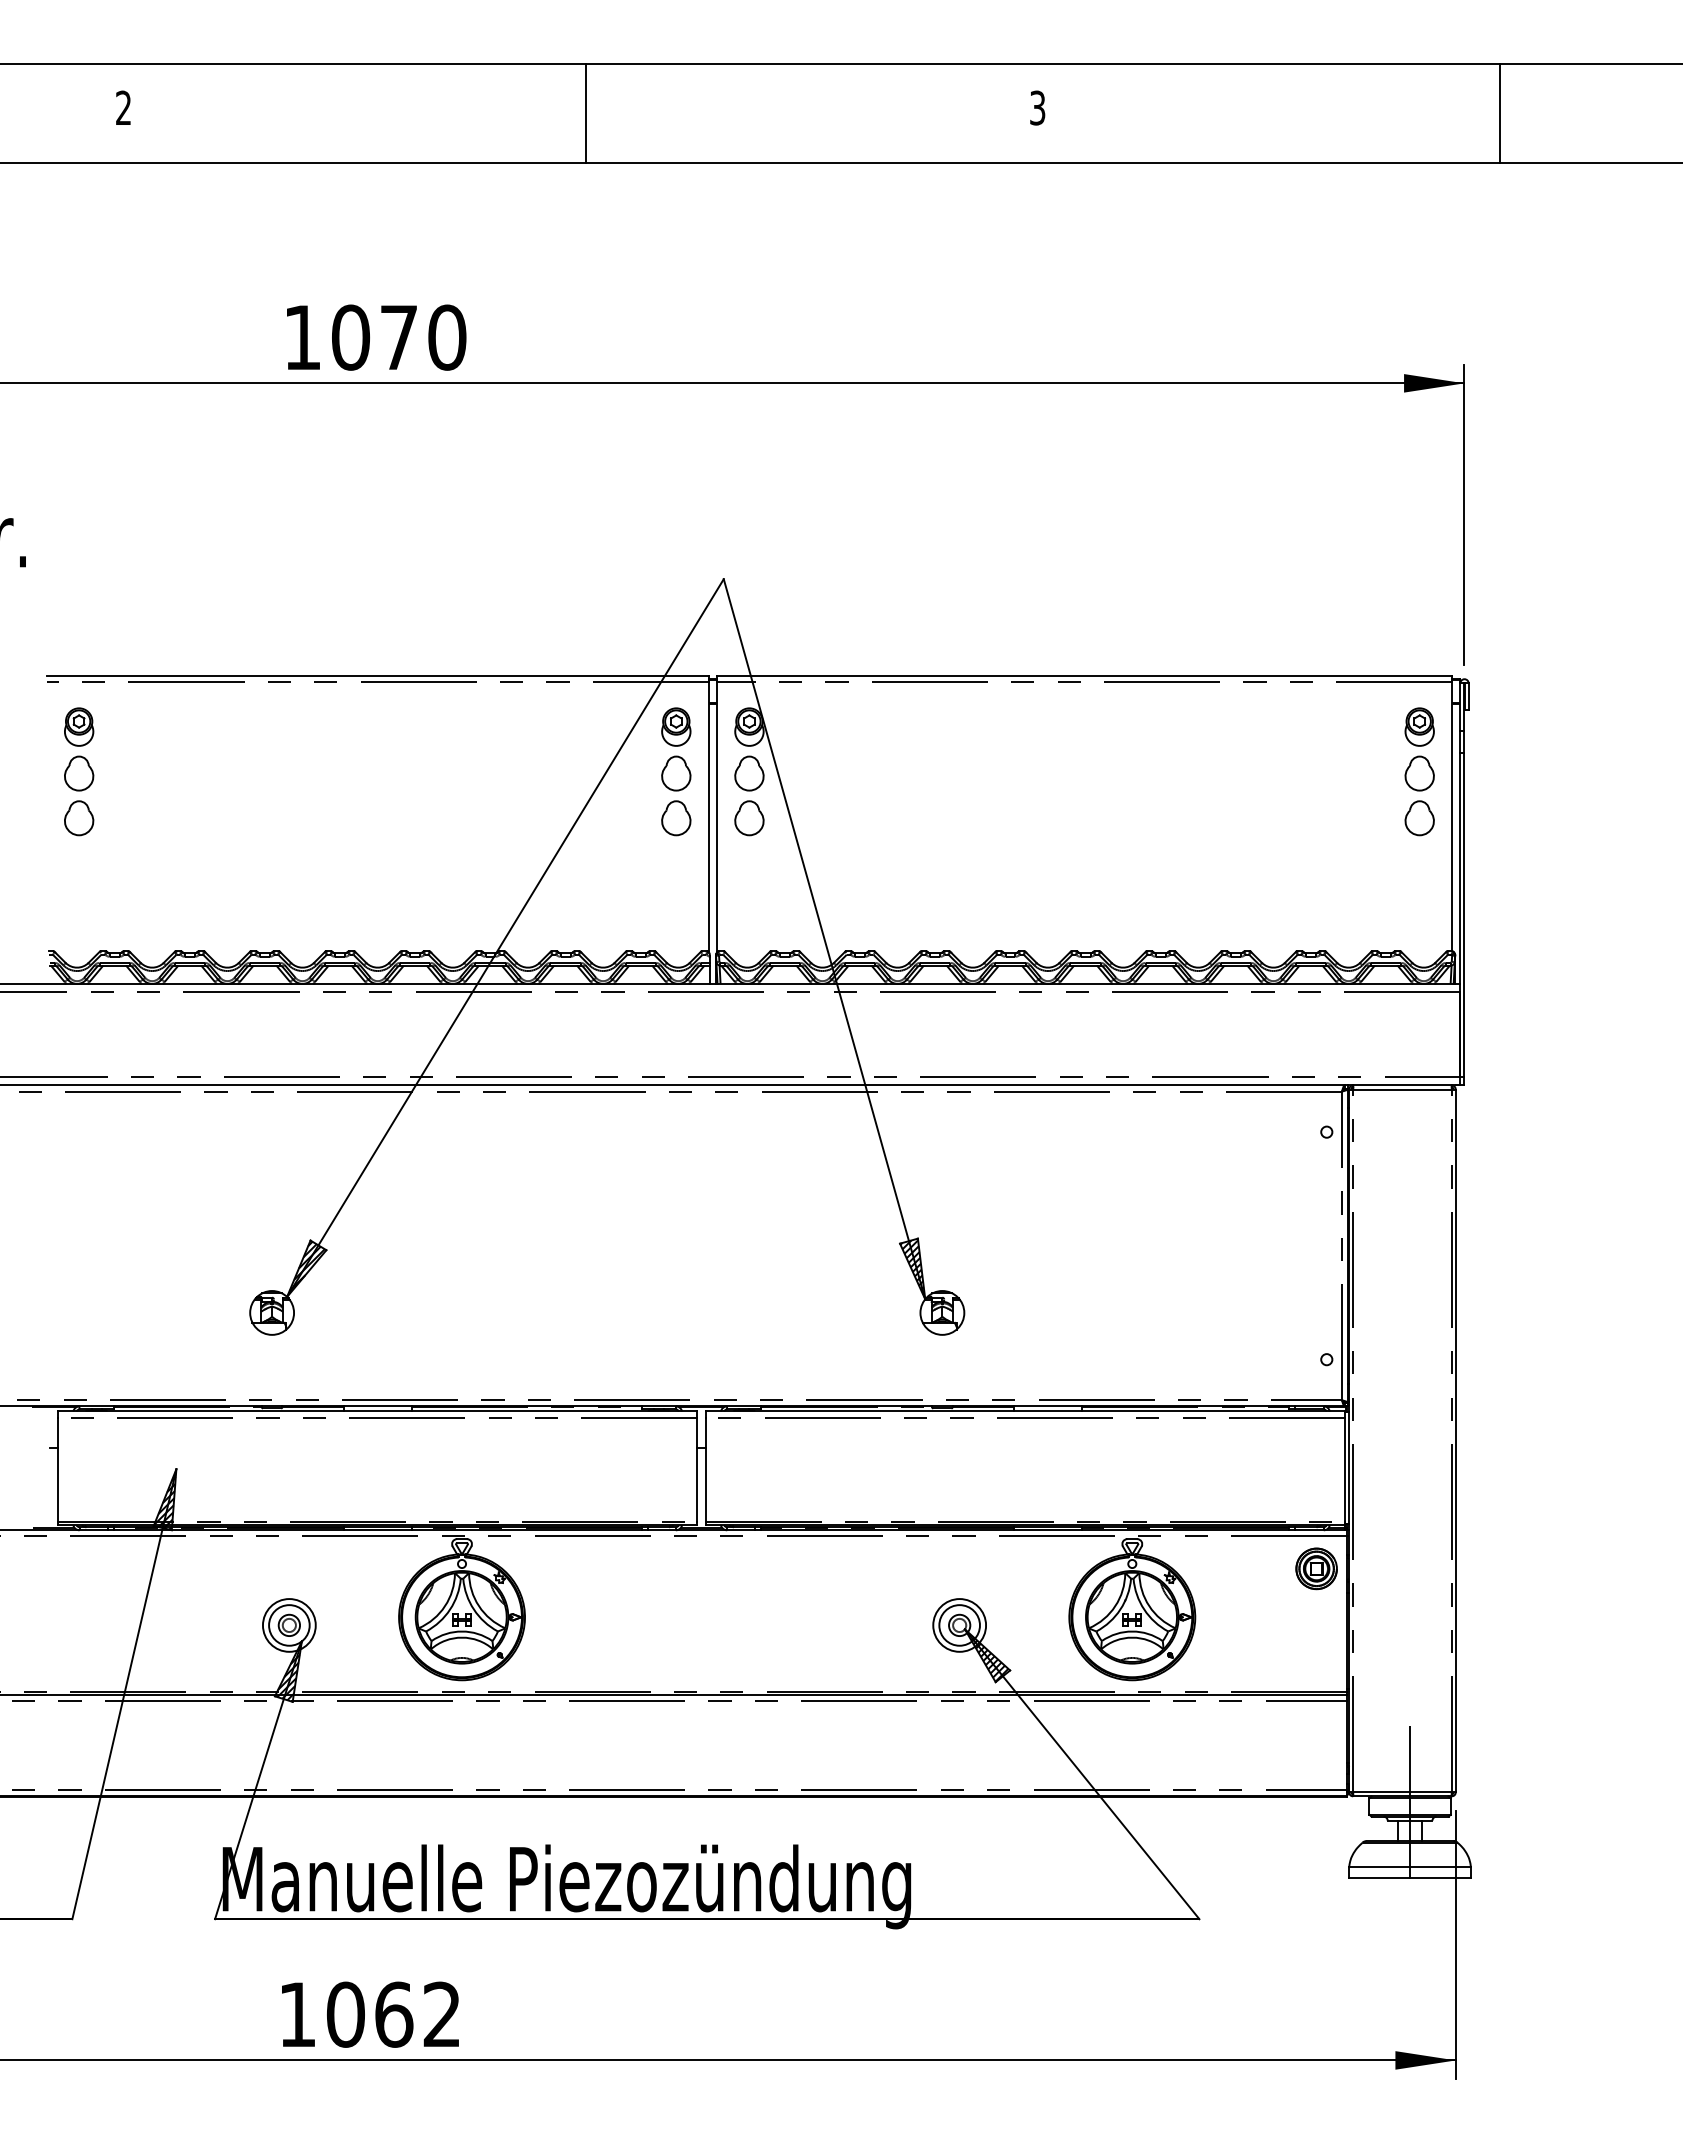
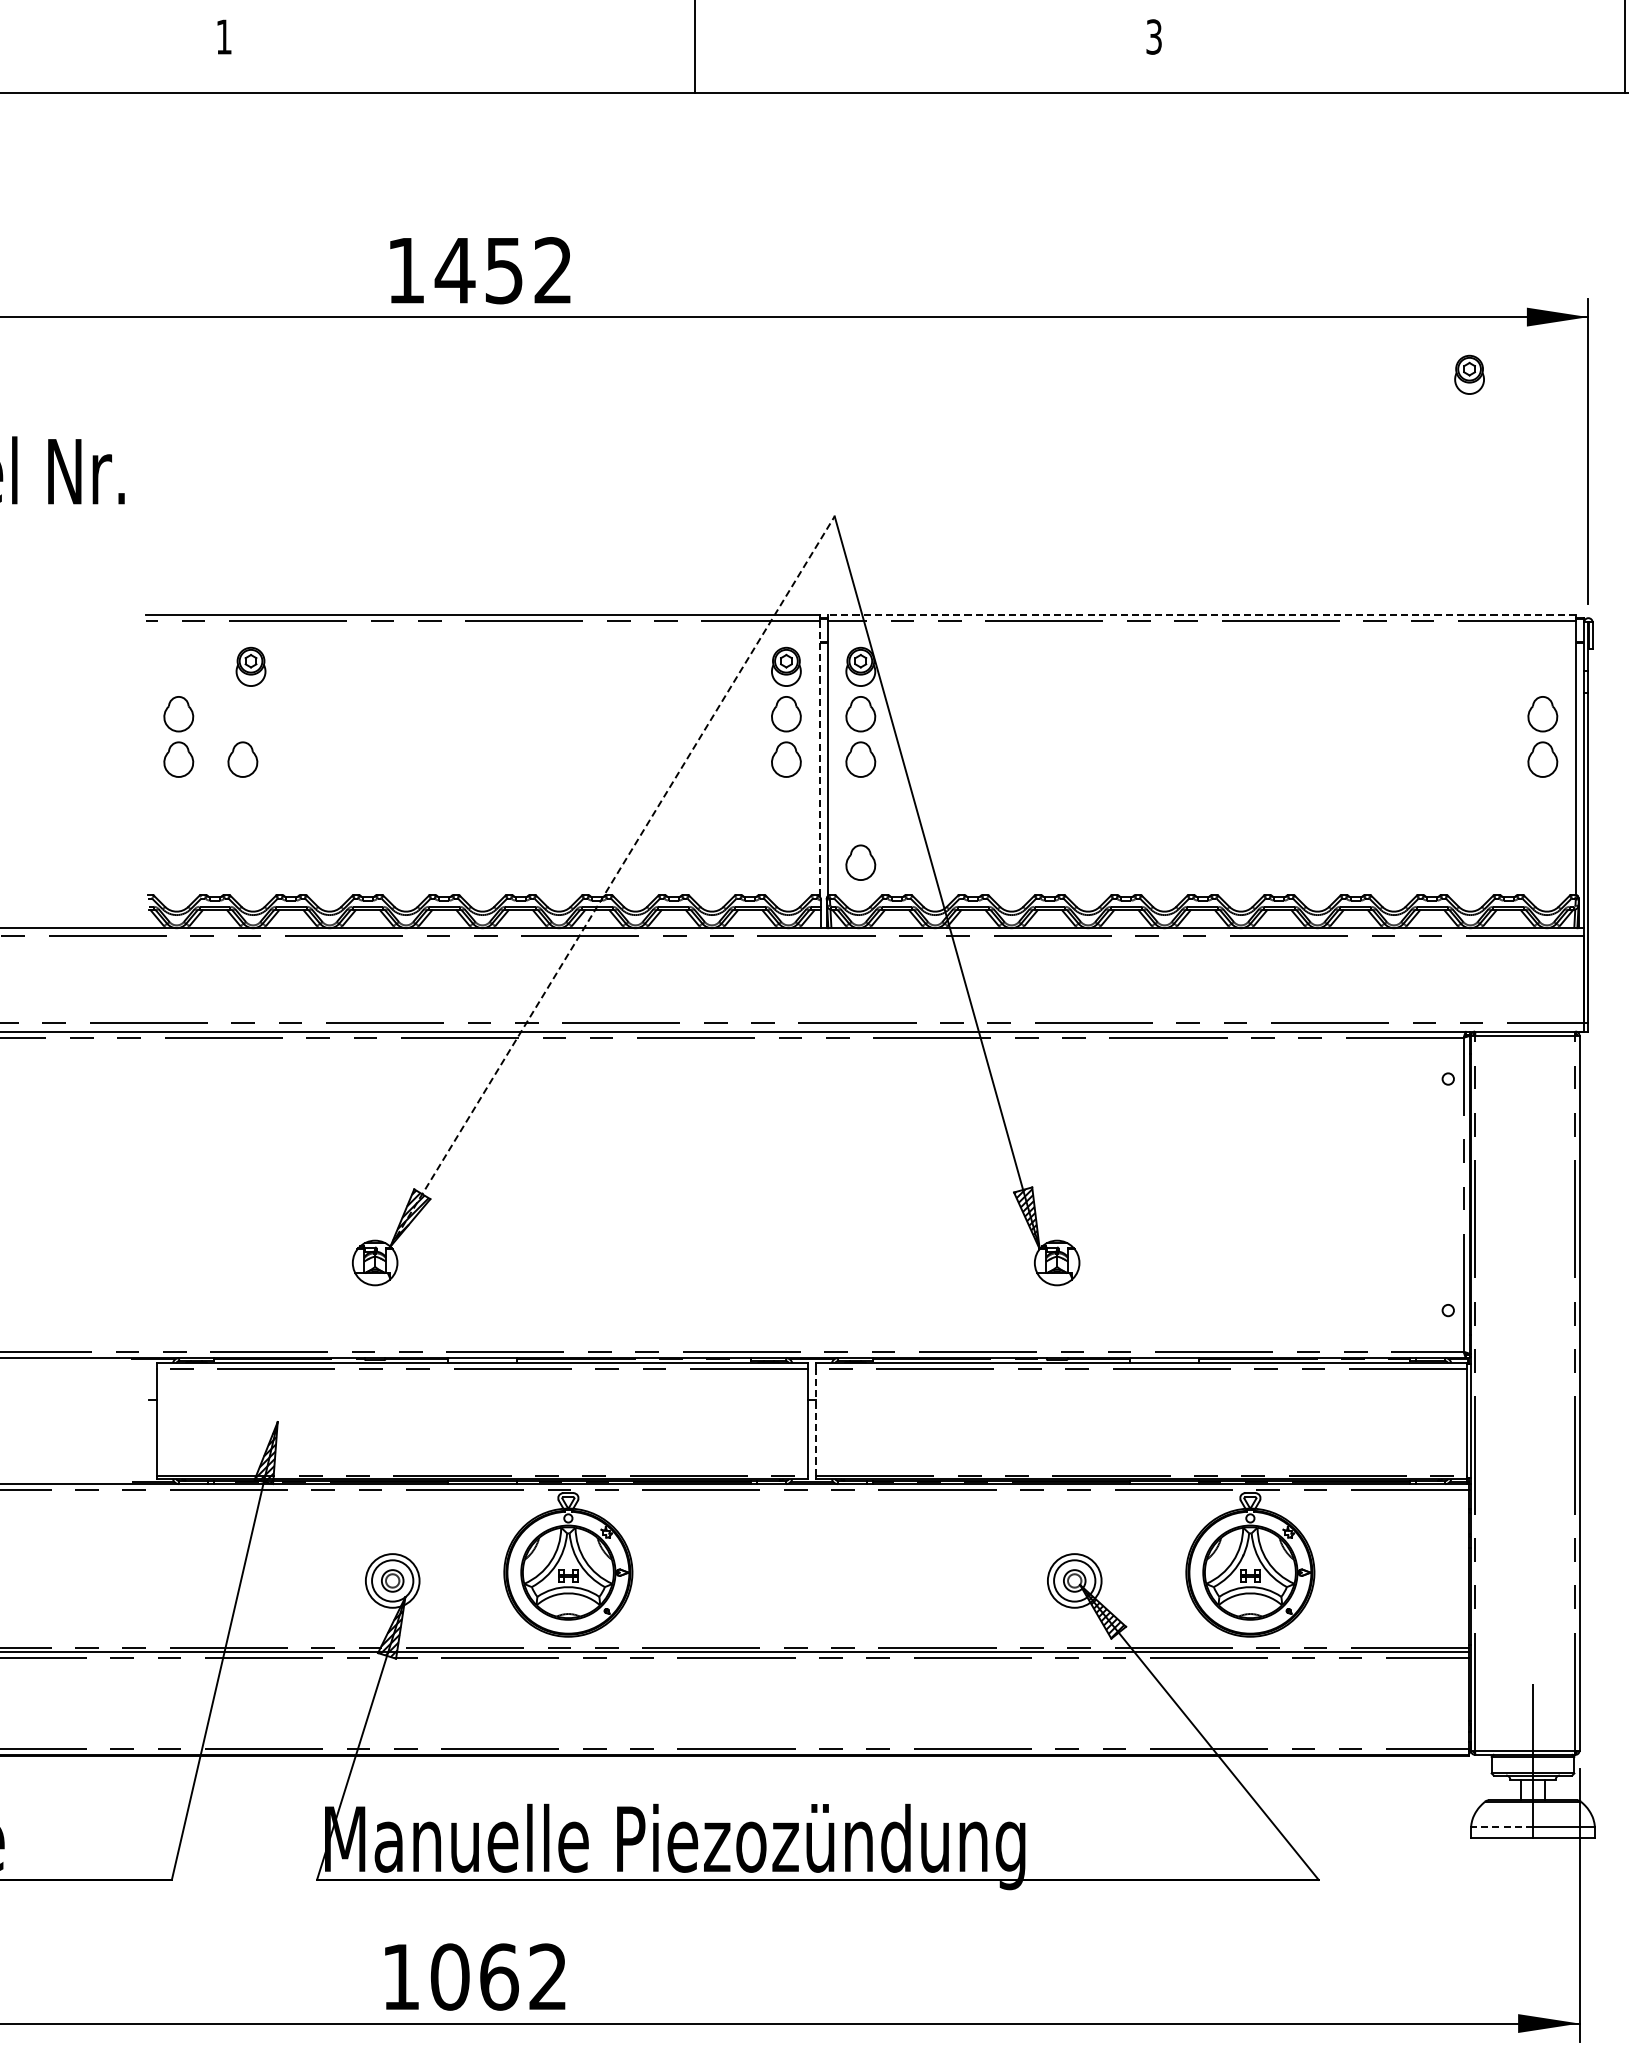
text: (123, 107) -> (223, 36), 2 -> 1
text: (398, 337) -> (503, 270), 1070 -> 1452
line: (1084, 675) -> (1201, 614), solid -> dashed
part: (79, 726) -> (251, 666), moved
part: (1419, 726) -> (1469, 374), moved
line: (708, 816) -> (819, 757), solid -> dashed
part: (142, 818) -> (243, 759), added
part: (749, 919) -> (860, 862), added
line: (505, 937) -> (612, 880), solid -> dashed
line: (705, 1469) -> (816, 1422), solid -> dashed
part: (1316, 1568) -> (1437, 1523), removed
line: (1379, 1867) -> (1501, 1827), solid -> dashed

